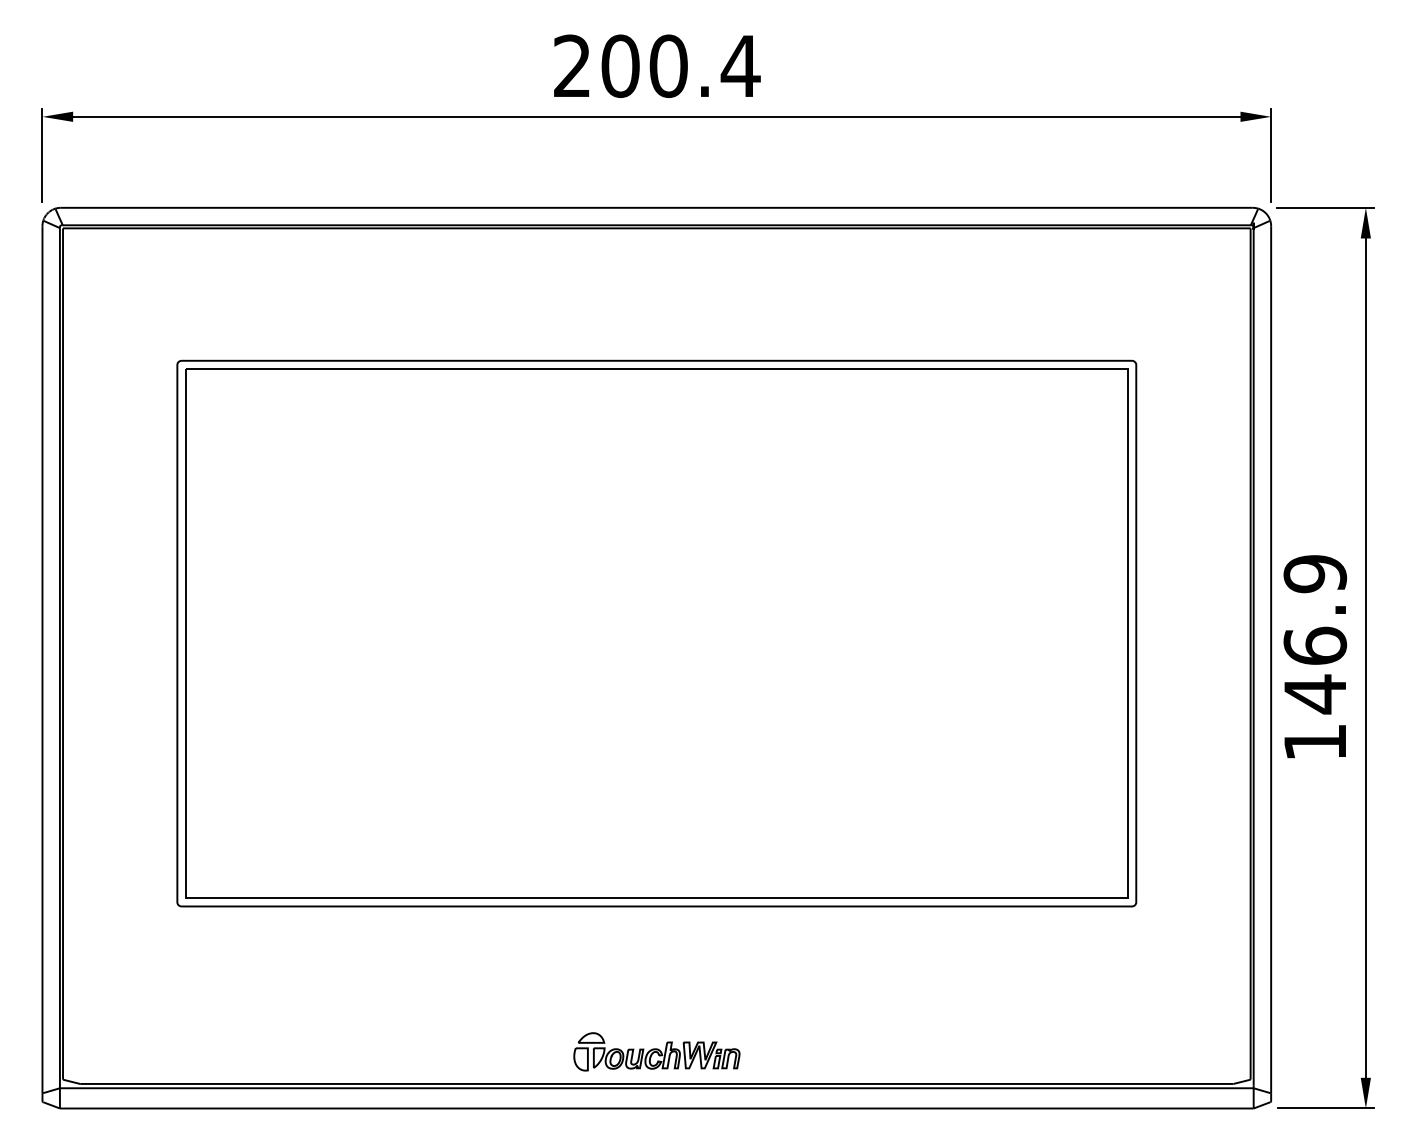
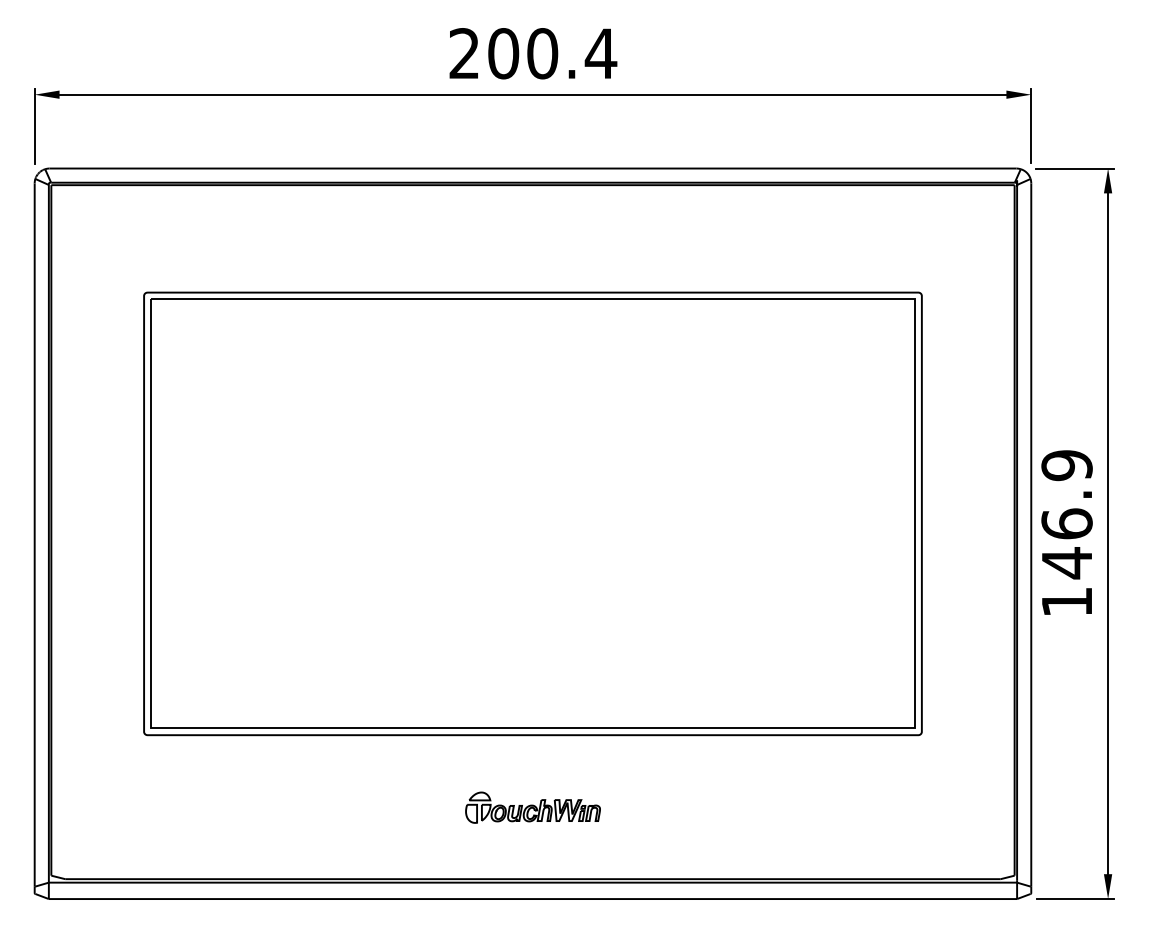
part: (656, 1051) -> (532, 807), moved

